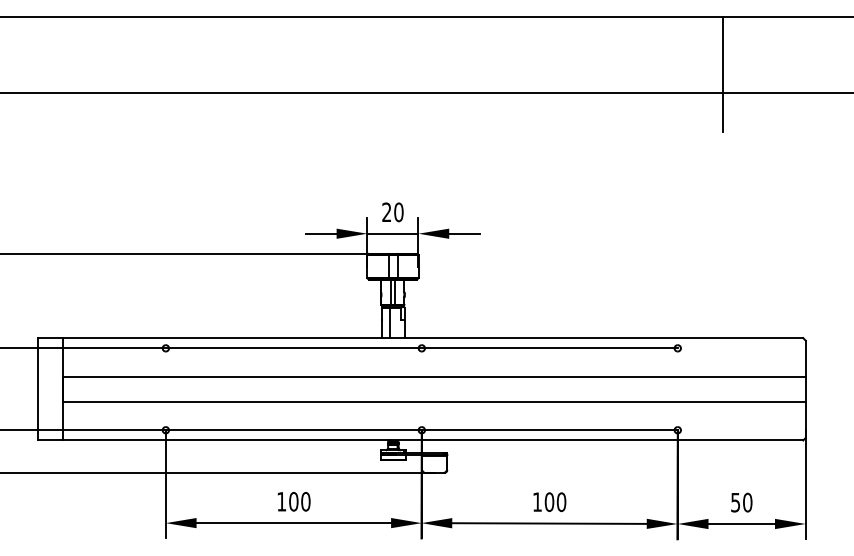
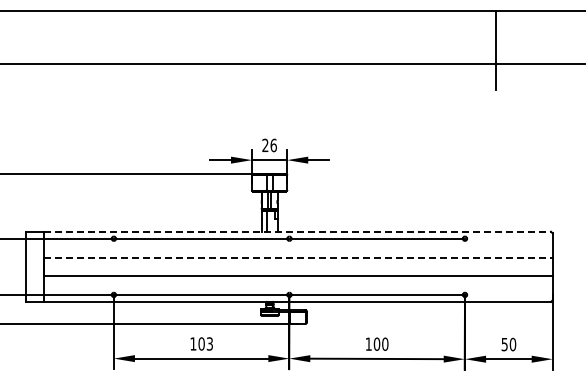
text: (398, 210) -> (273, 144), 20 -> 26
line: (433, 337) -> (297, 231), solid -> dashed
line: (435, 377) -> (298, 258), solid -> dashed
text: (305, 501) -> (209, 343), 100 -> 103

